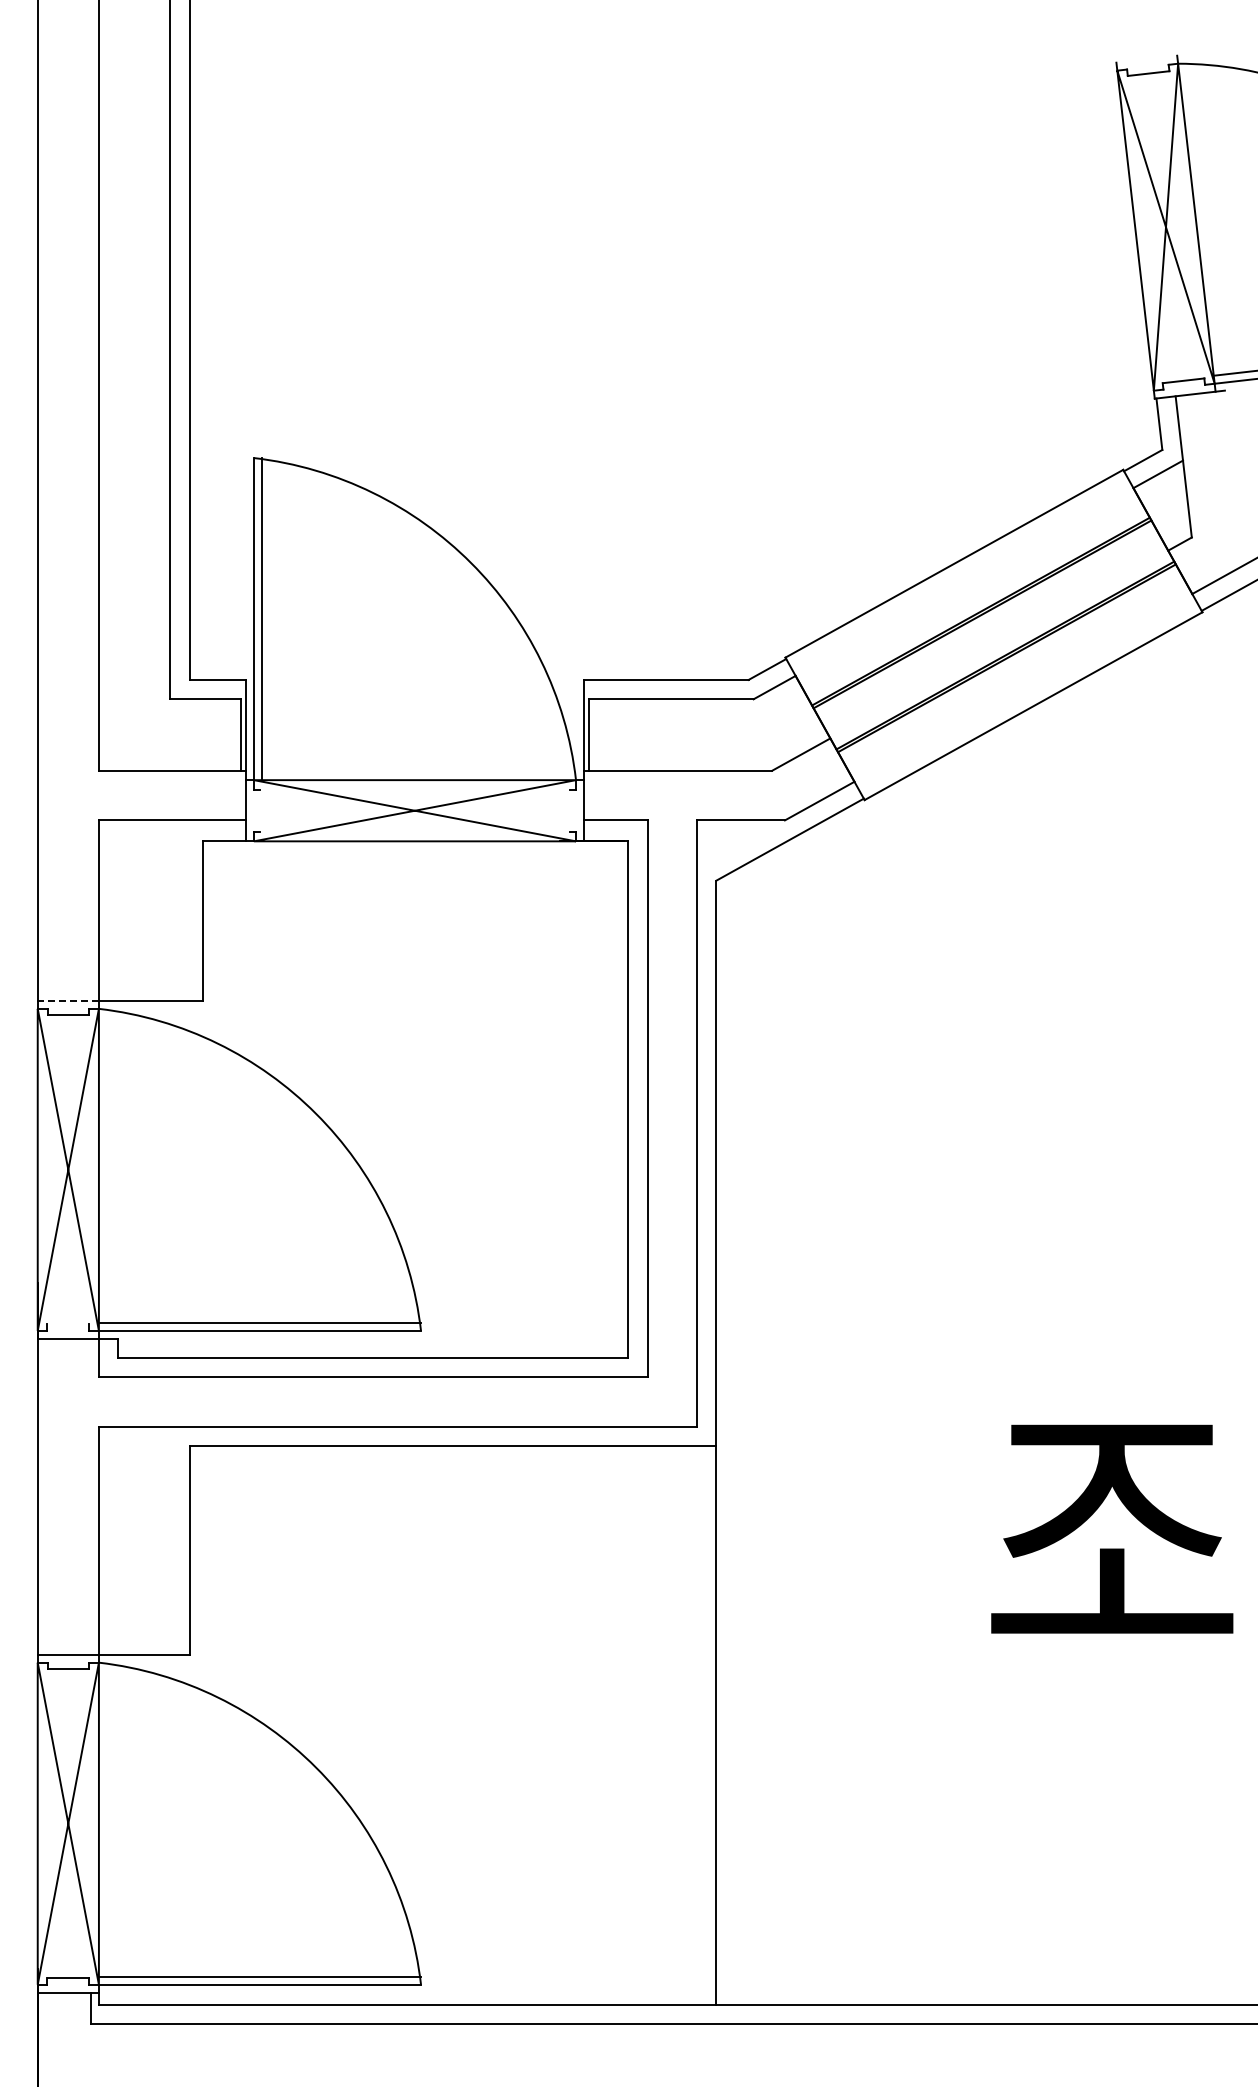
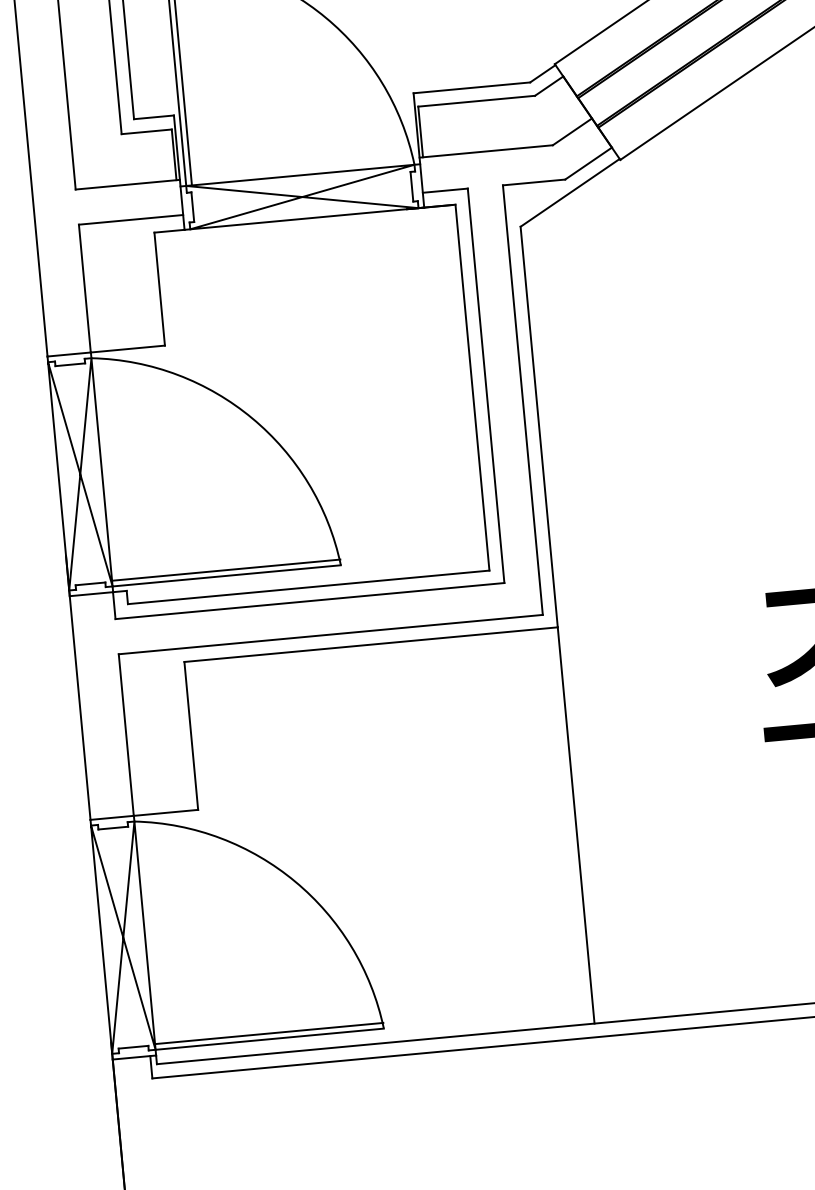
line: (260, 810) -> (192, 207), added
line: (569, 810) -> (411, 186), added
line: (68, 1000) -> (69, 354), dashed -> solid
line: (68, 1324) -> (90, 583), added

